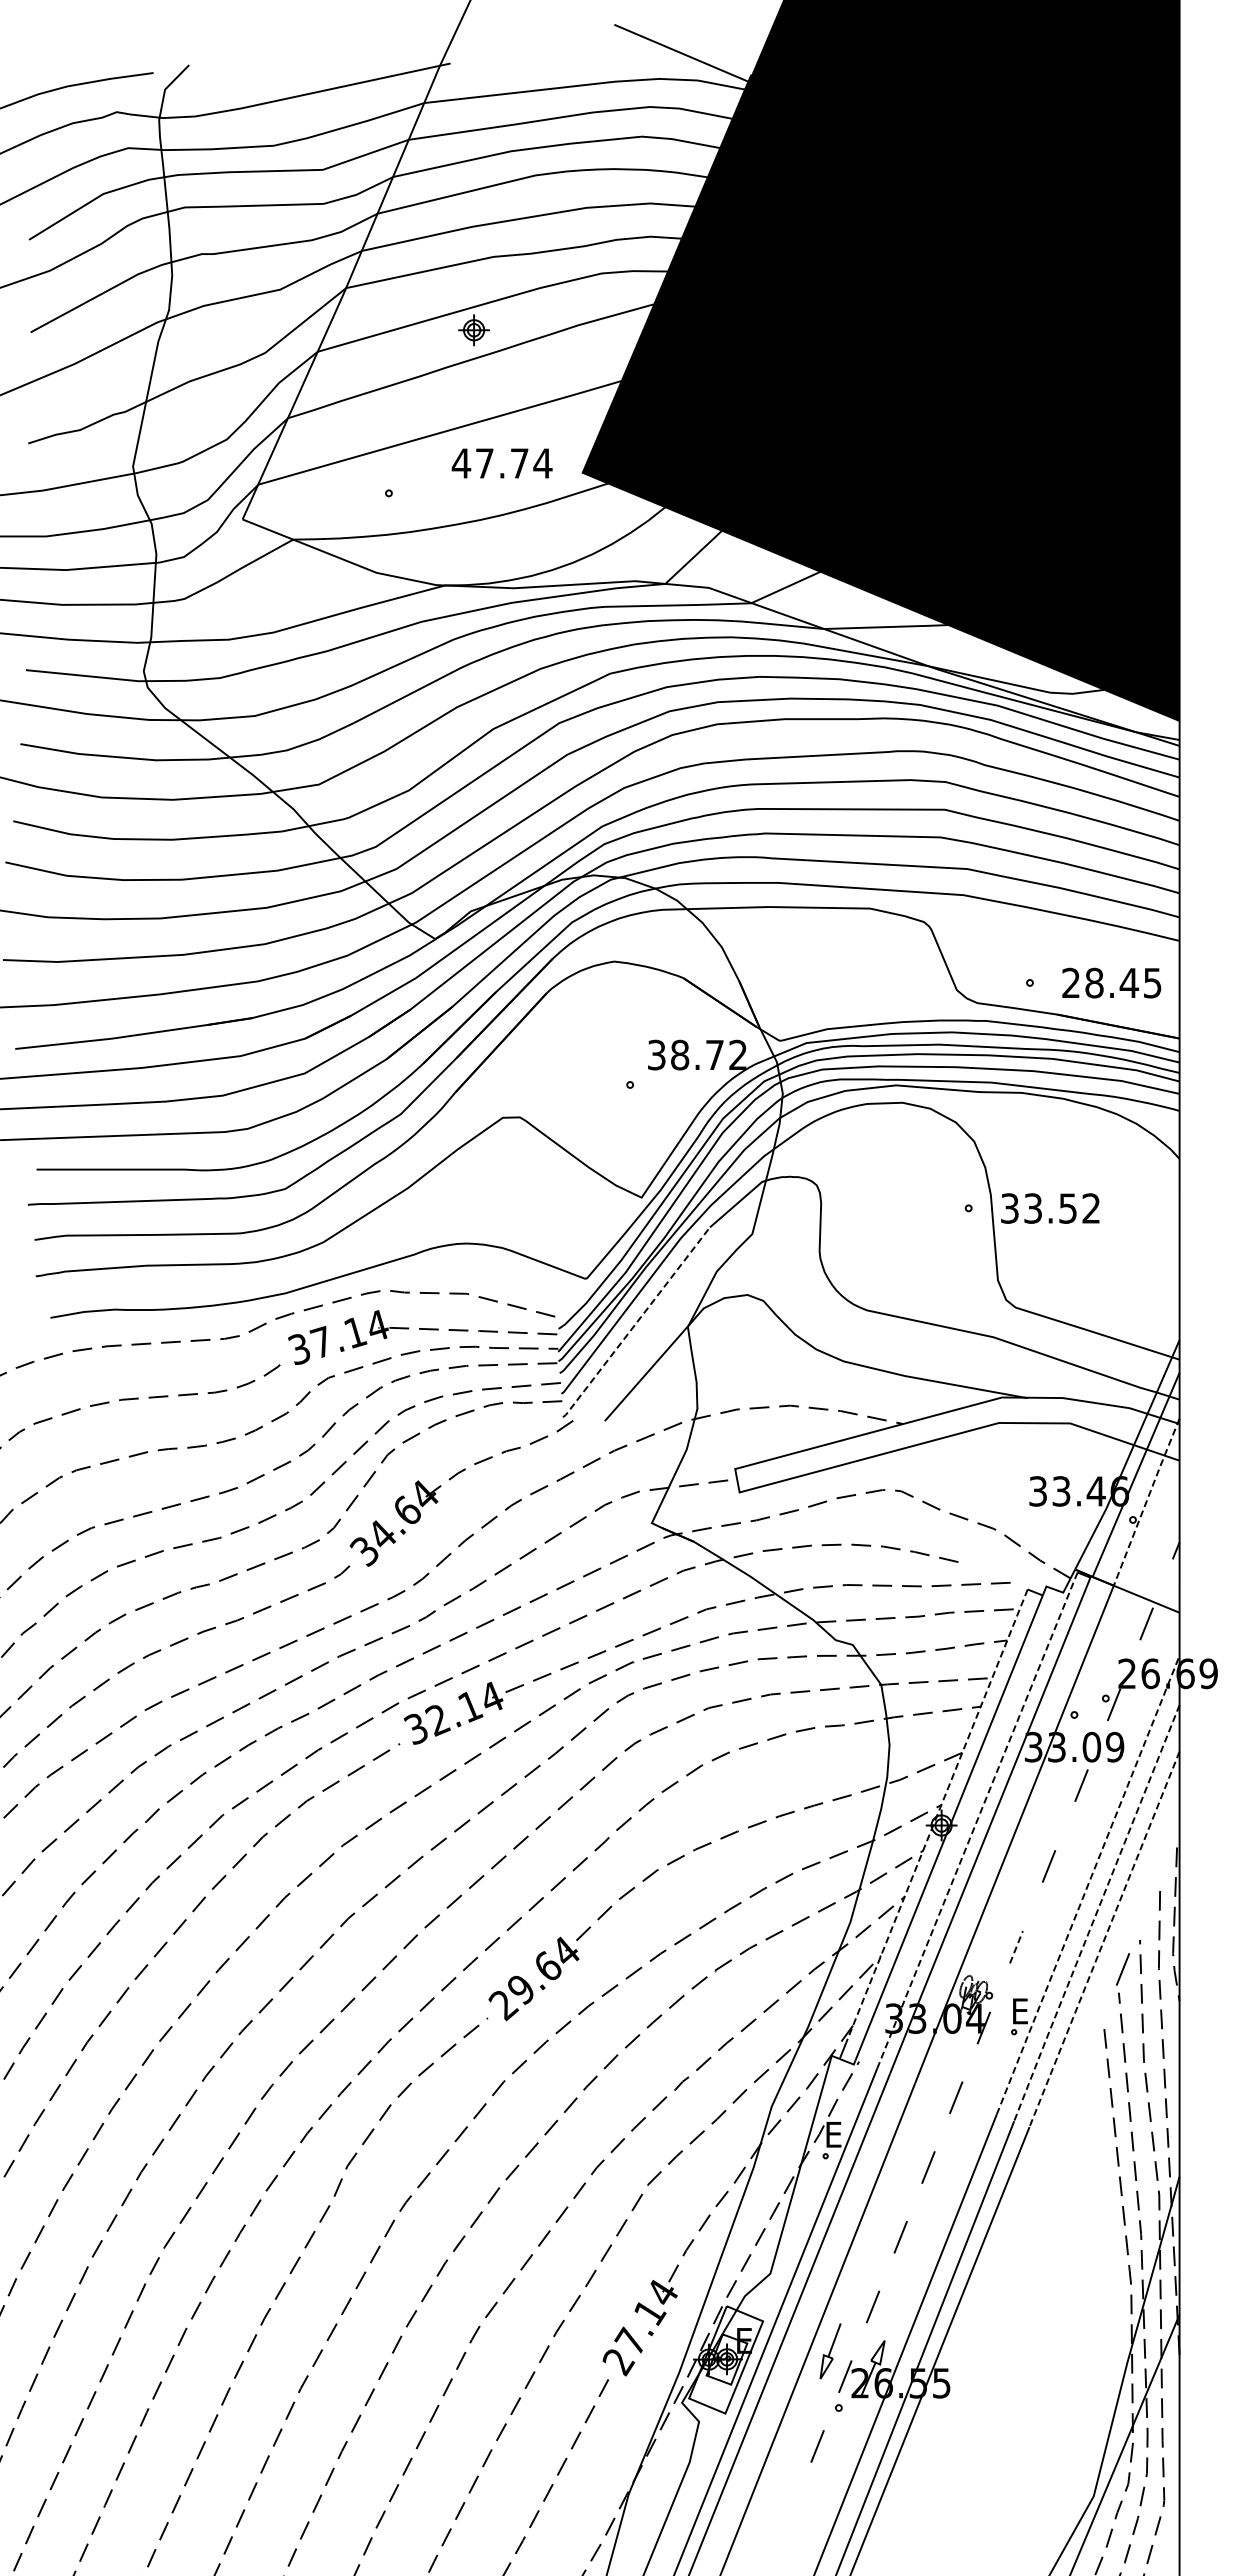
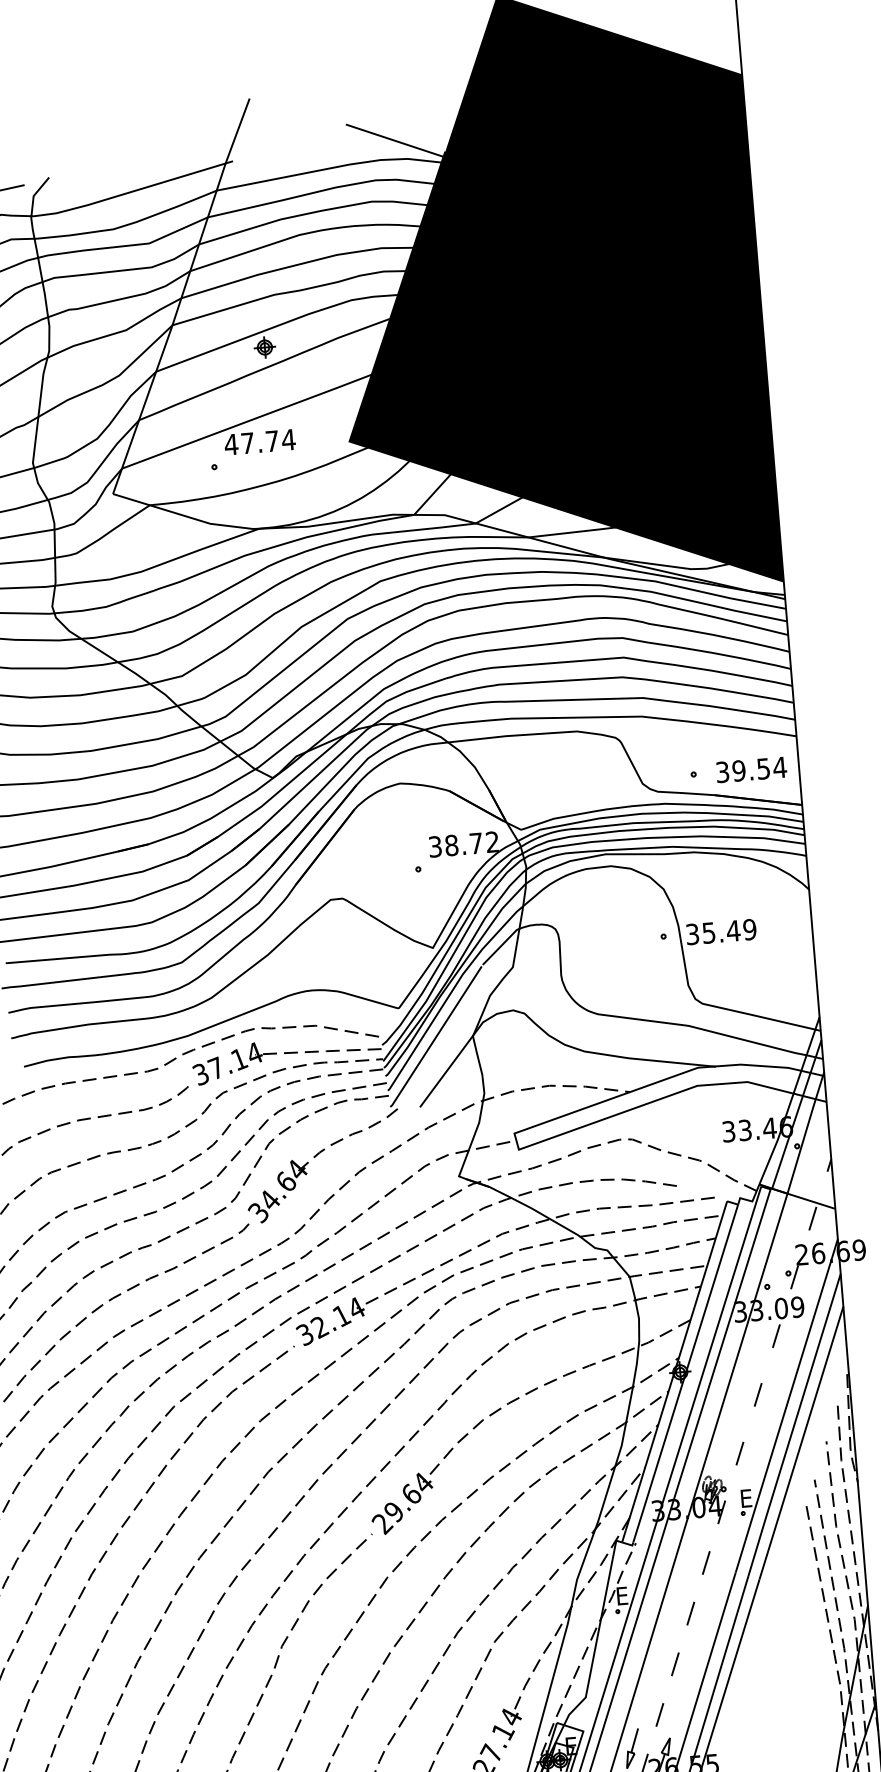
text: (501, 463) -> (259, 442), moved
text: (1112, 983) -> (751, 770), 28.45 -> 39.54
text: (1062, 1208) -> (729, 931), 33.52 -> 35.49
line: (635, 1324) -> (435, 1037), dashed -> solid
line: (1146, 1501) -> (805, 1132), dashed -> solid
line: (936, 1816) -> (676, 1366), dashed -> solid
line: (977, 1820) -> (705, 1366), dashed -> solid
line: (1087, 1885) -> (786, 1406), dashed -> solid
line: (1096, 1913) -> (794, 1425), dashed -> solid
line: (1104, 1939) -> (801, 1443), dashed -> solid
line: (1016, 1946) -> (739, 1453), dashed -> solid
line: (1123, 1969) -> (816, 1463), removed

